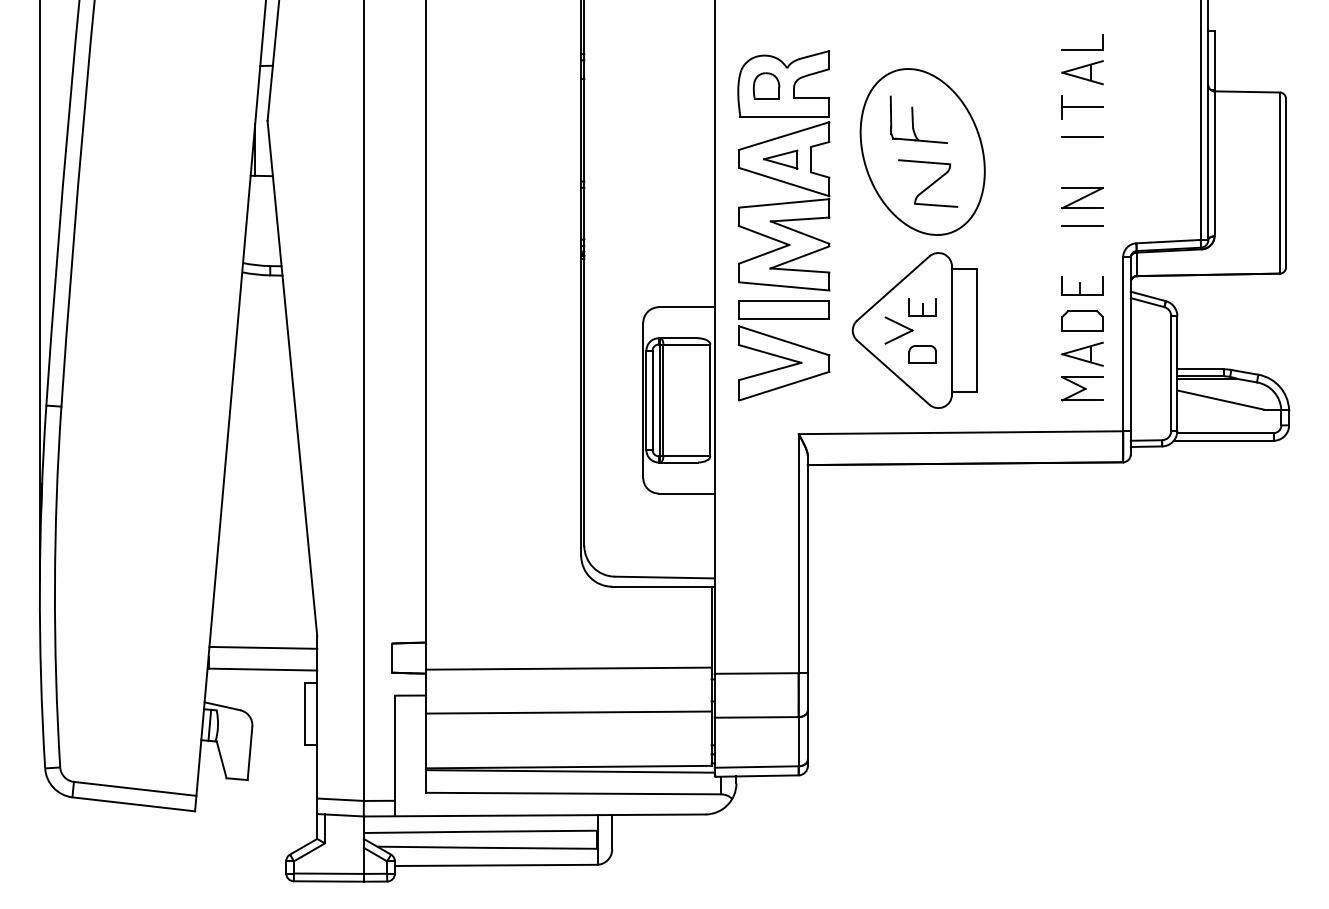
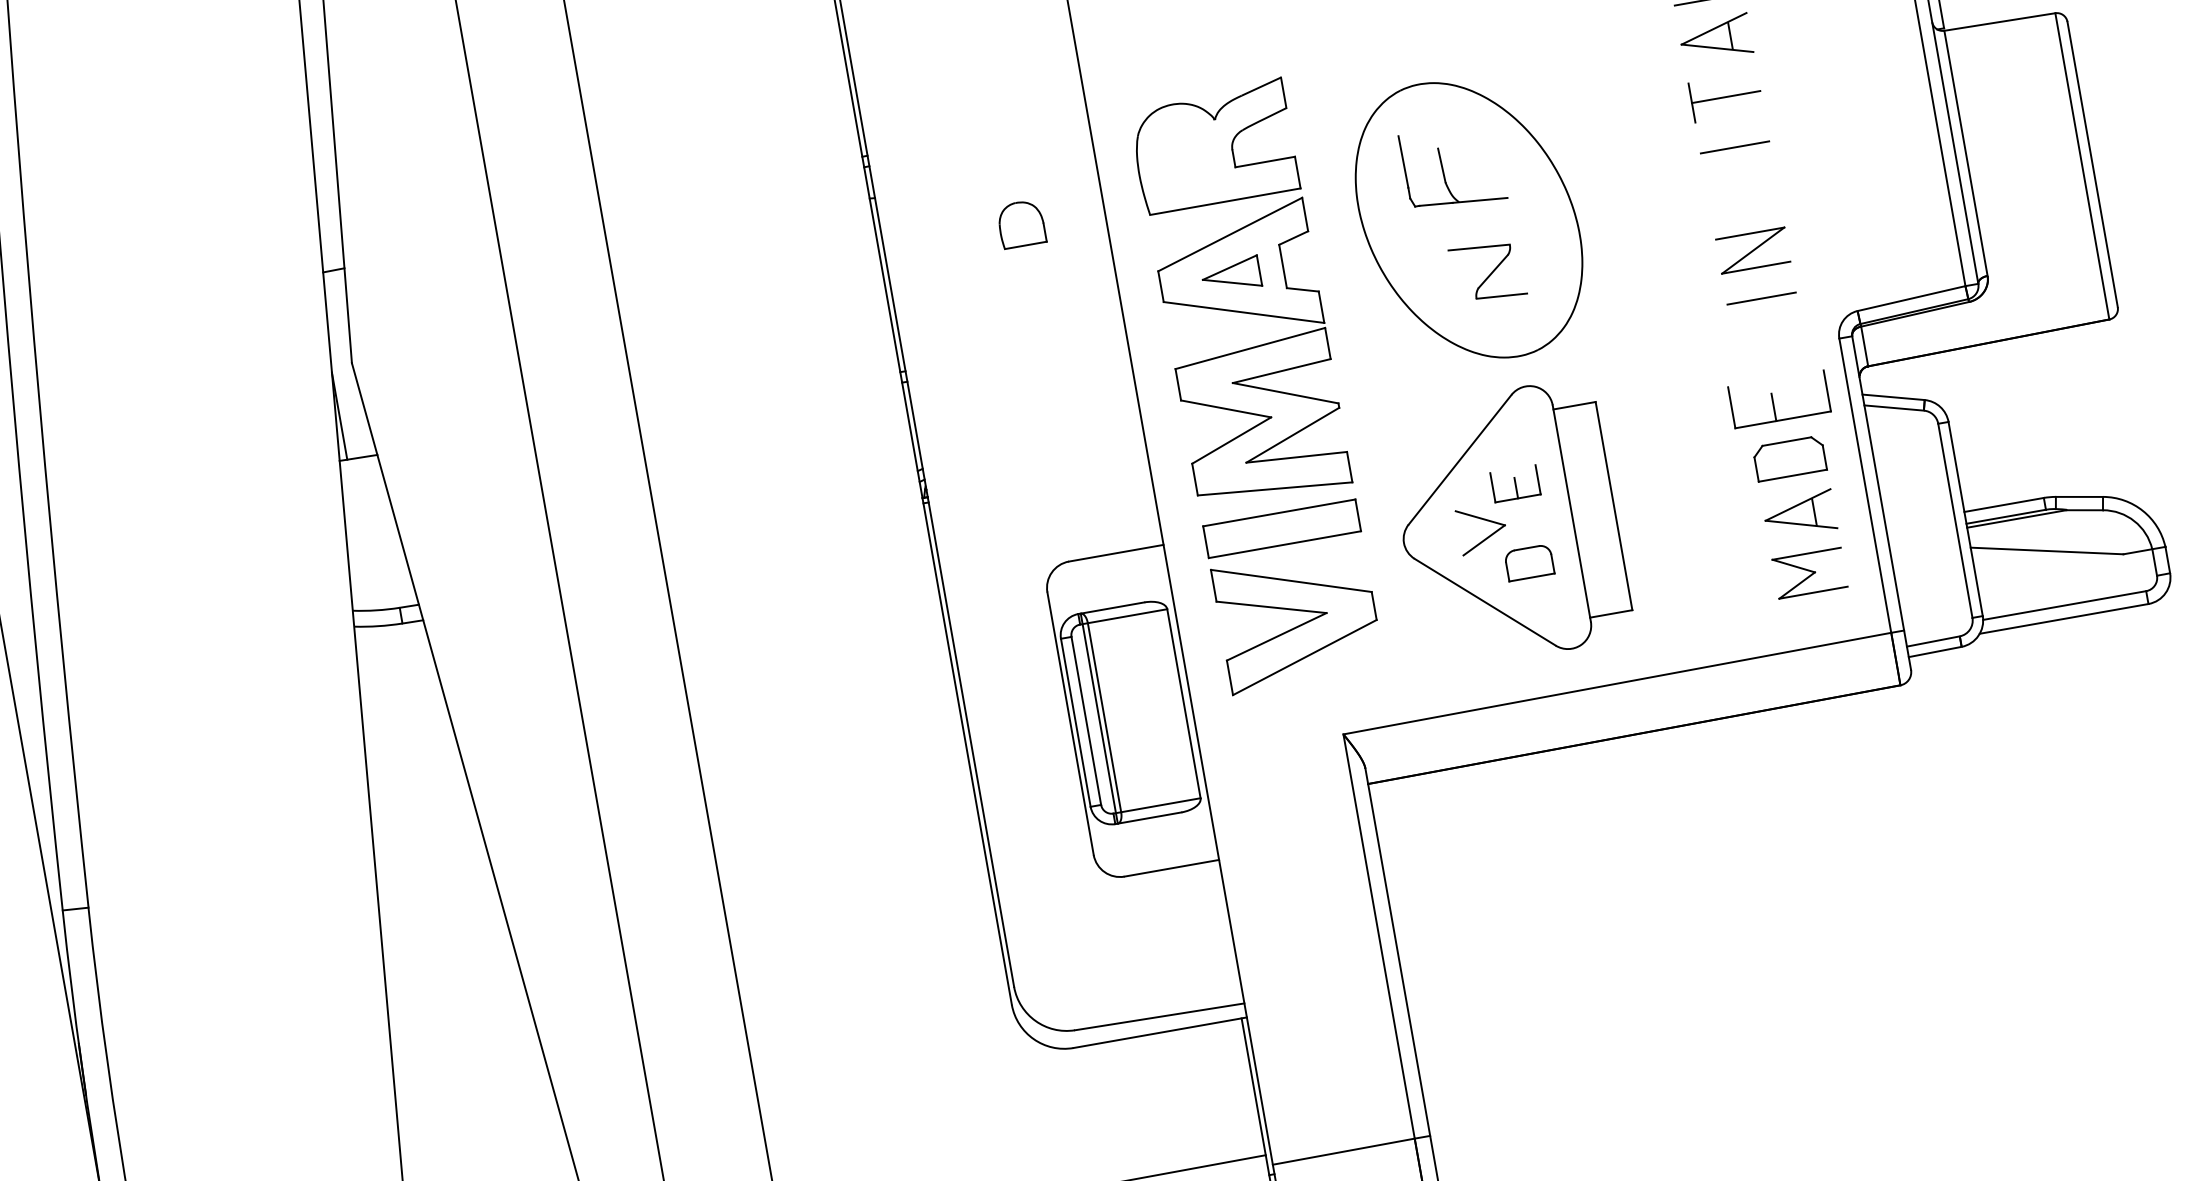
part: (766, 85) -> (1021, 223), moved
part: (928, 183) -> (1488, 271), size x0.7
part: (1082, 285) -> (1779, 398), size x1.4

